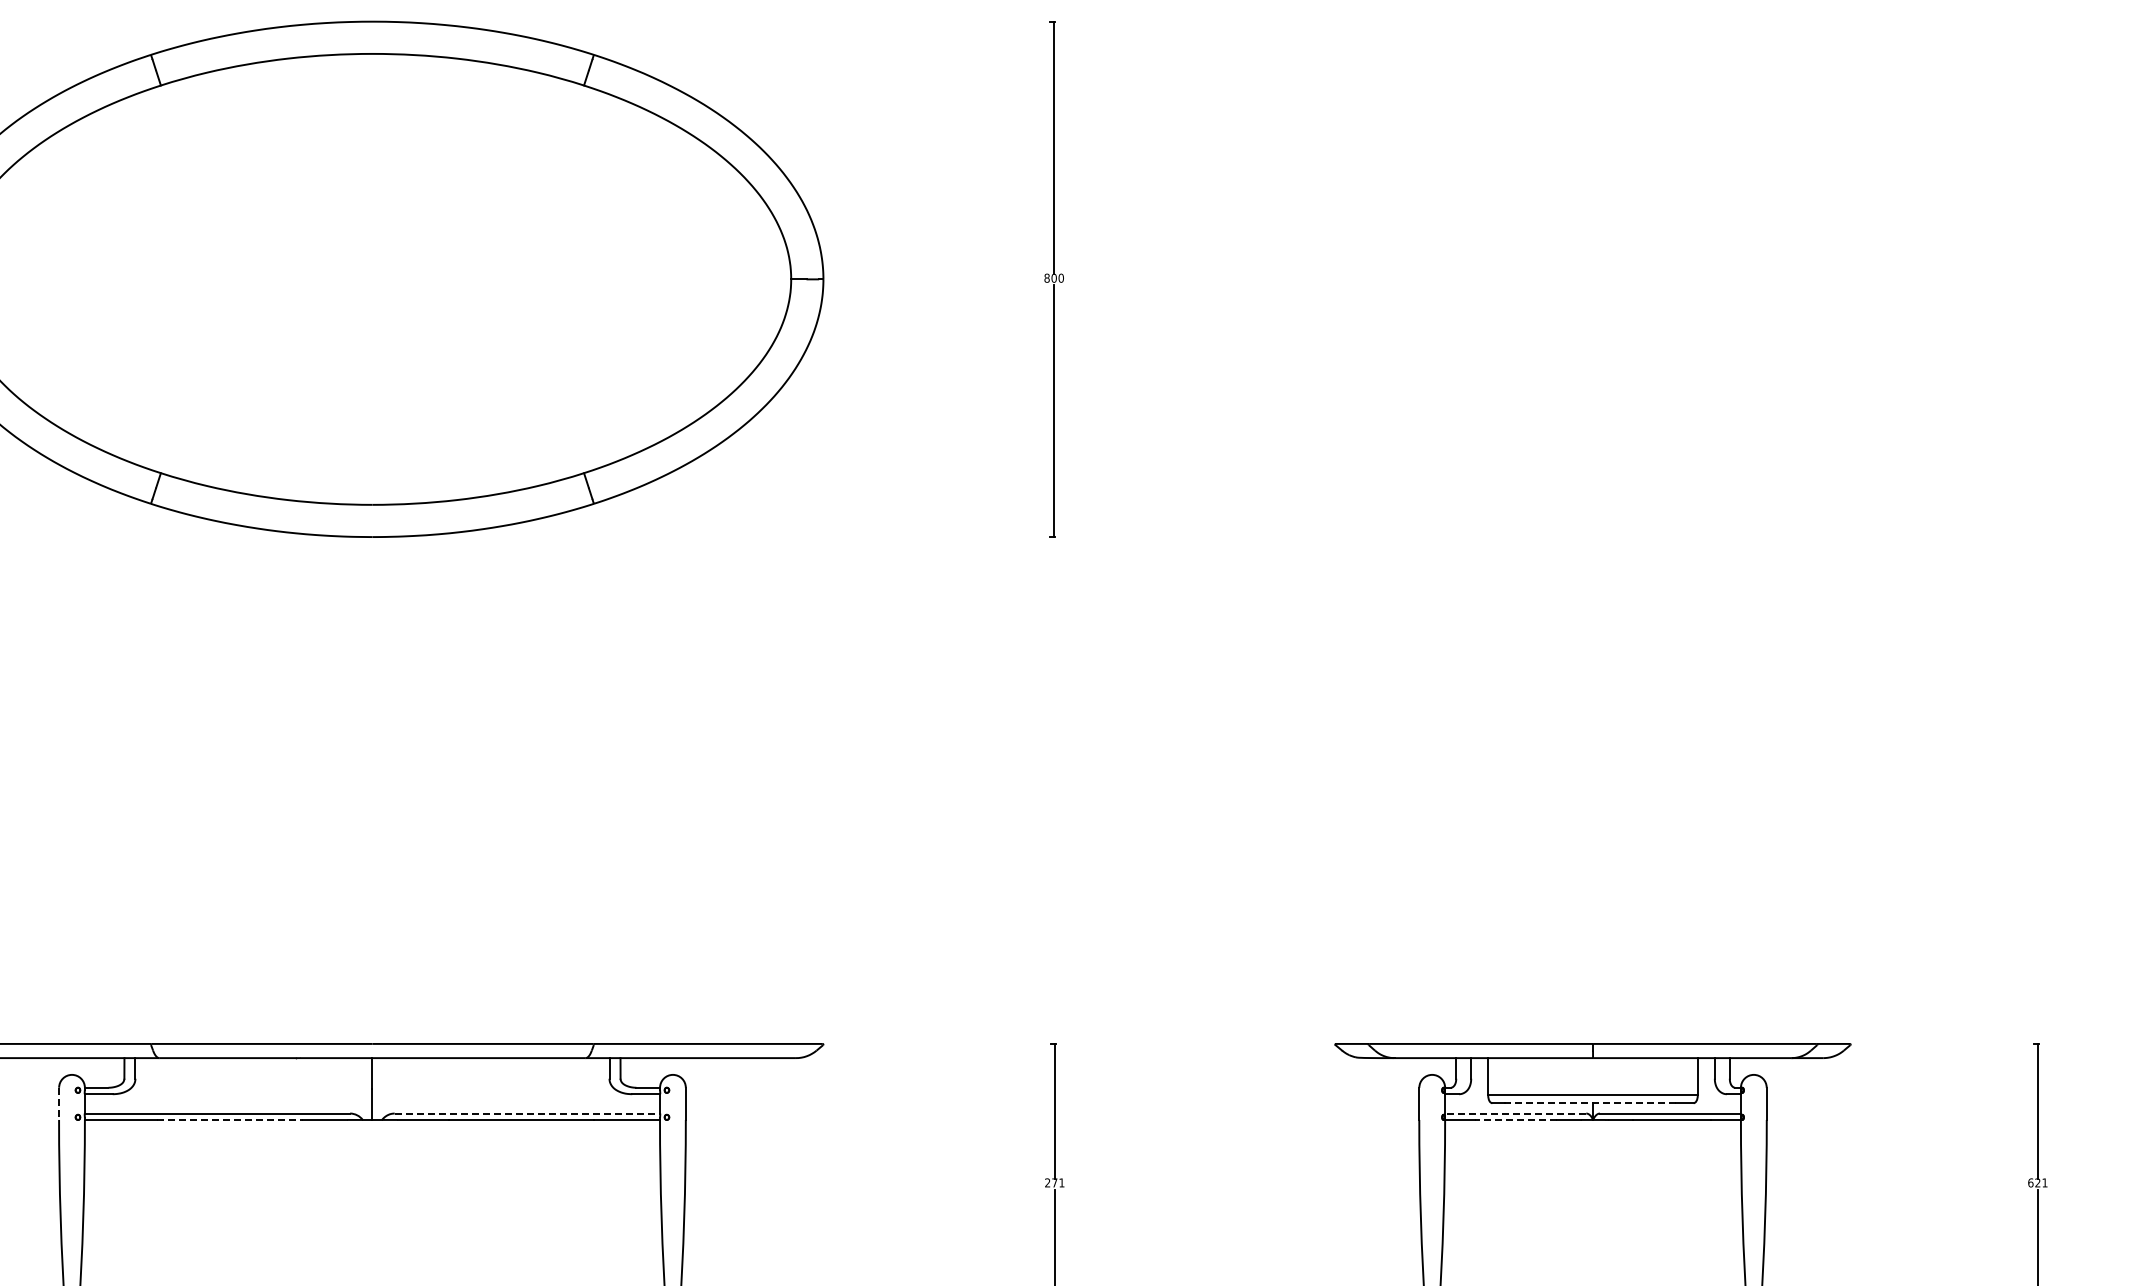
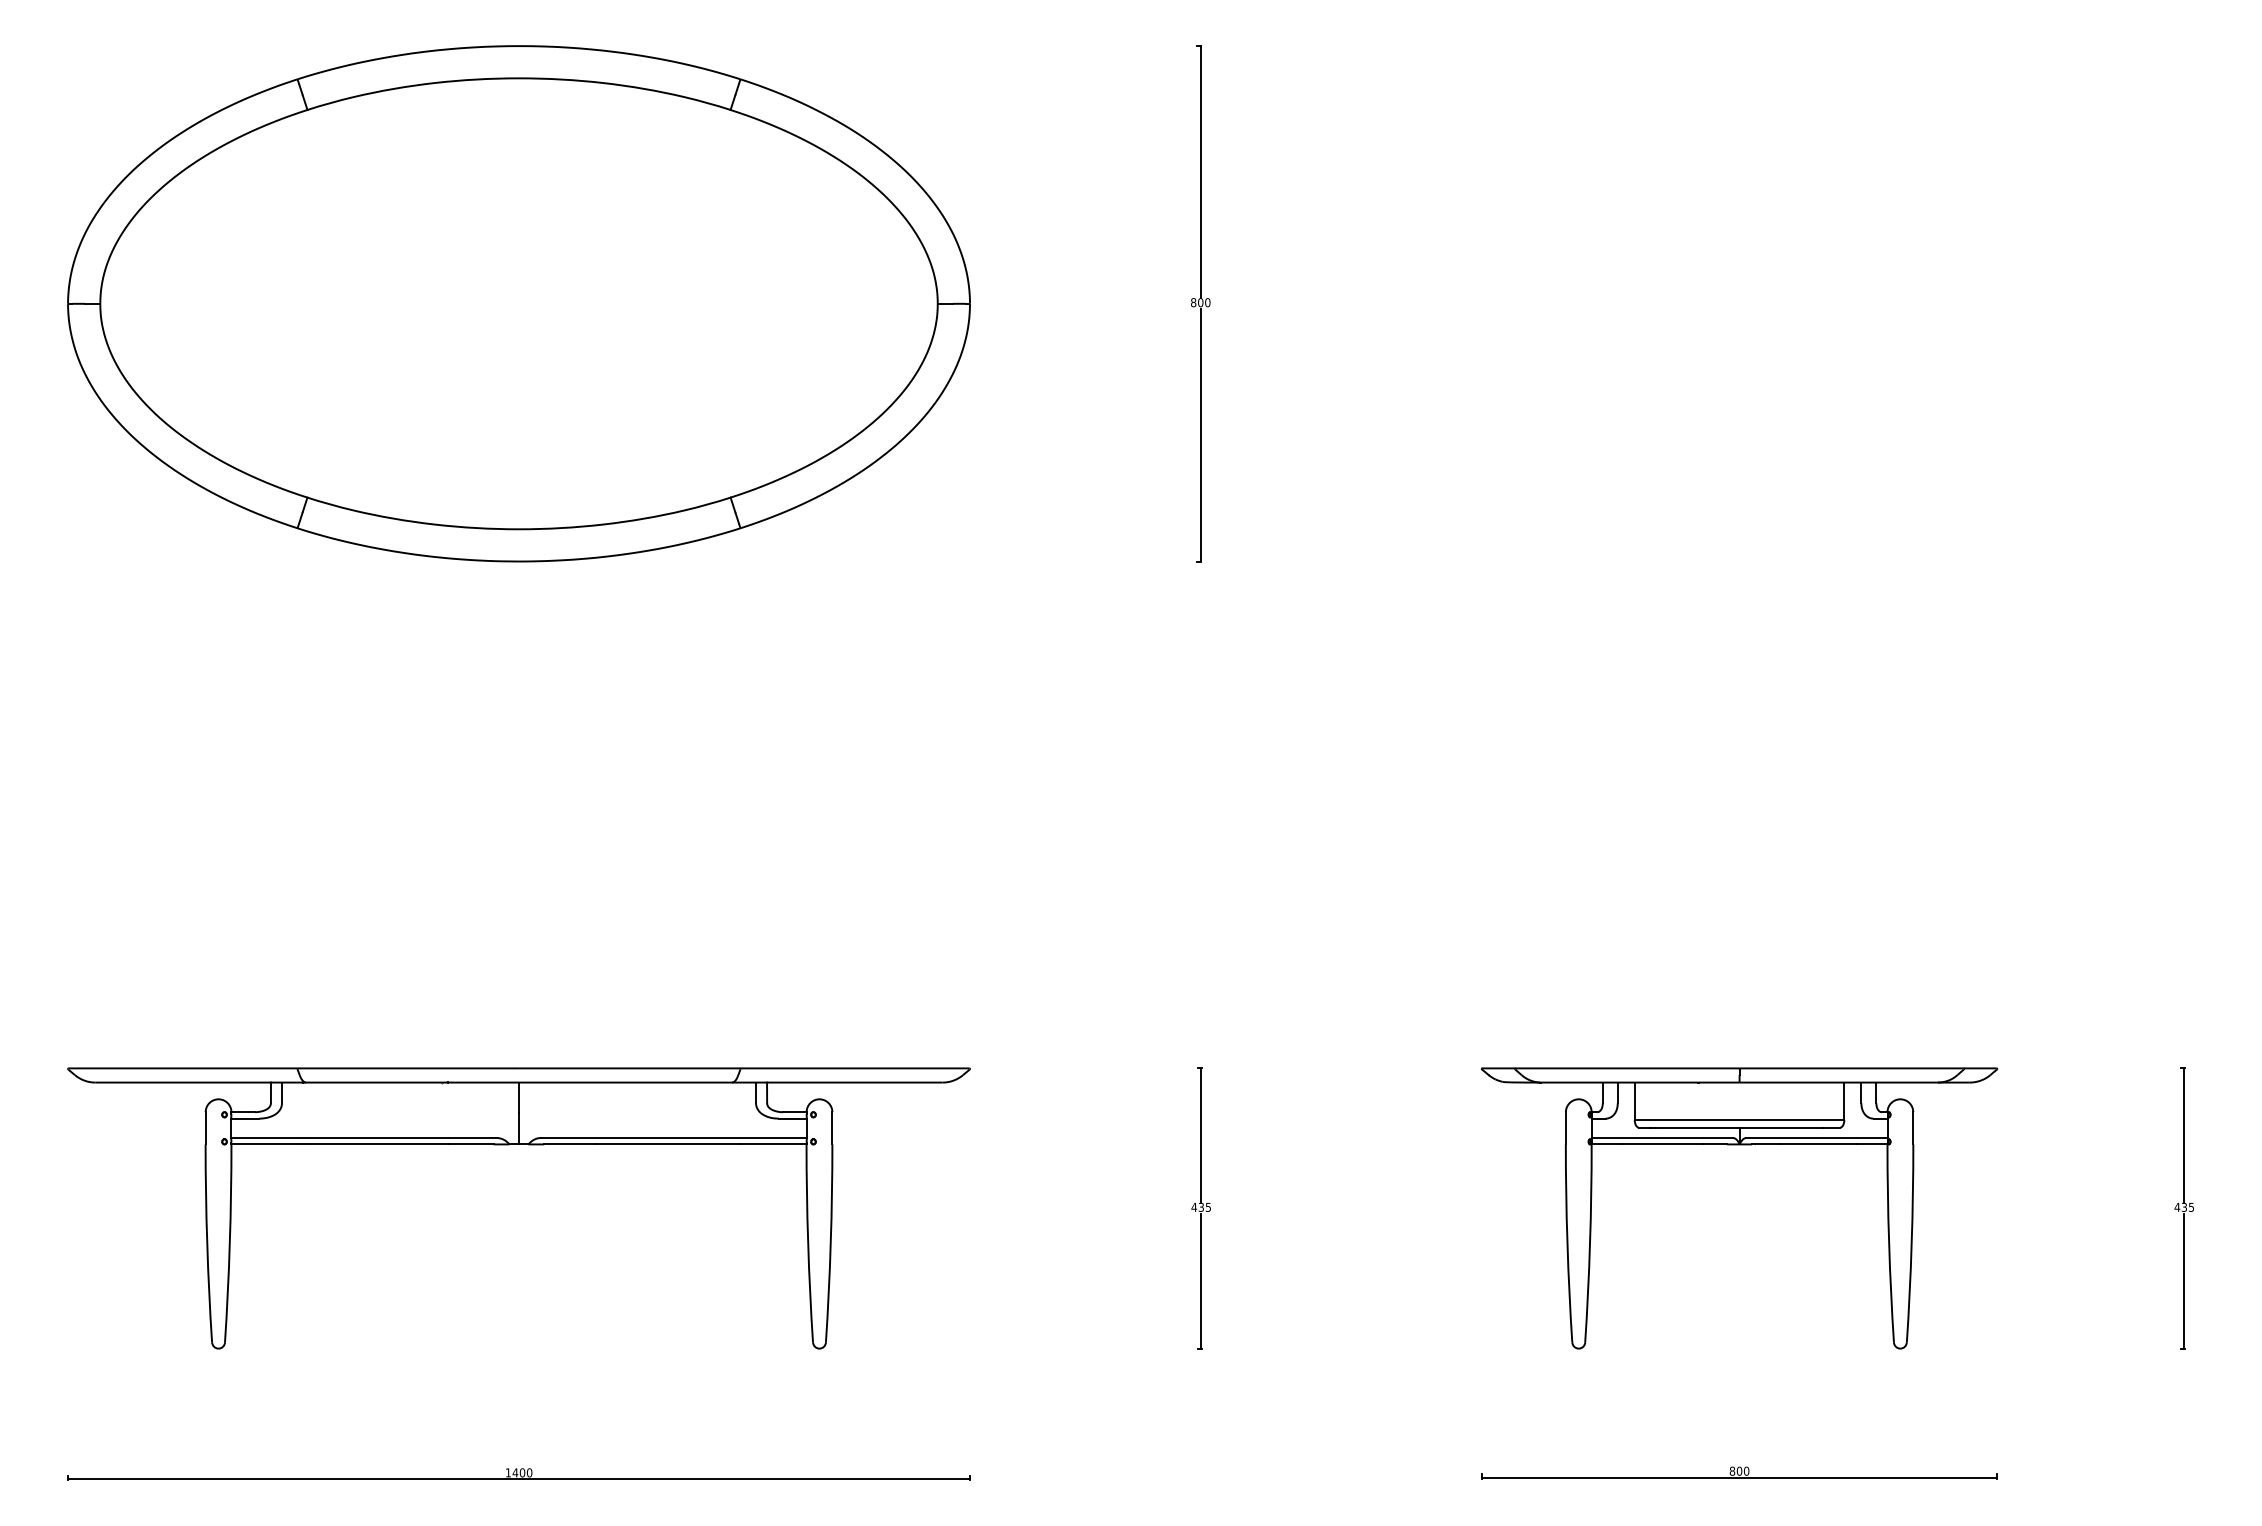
line: (1592, 1103) -> (1739, 1127), dashed -> solid
line: (58, 1104) -> (205, 1128), dashed -> solid
line: (527, 1113) -> (674, 1137), dashed -> solid
line: (1515, 1113) -> (1662, 1137), dashed -> solid
line: (229, 1120) -> (376, 1144), dashed -> solid
line: (1515, 1120) -> (1662, 1144), dashed -> solid
text: (1053, 1182) -> (1200, 1206), 271 -> 435
text: (2036, 1182) -> (2183, 1206), 621 -> 435

